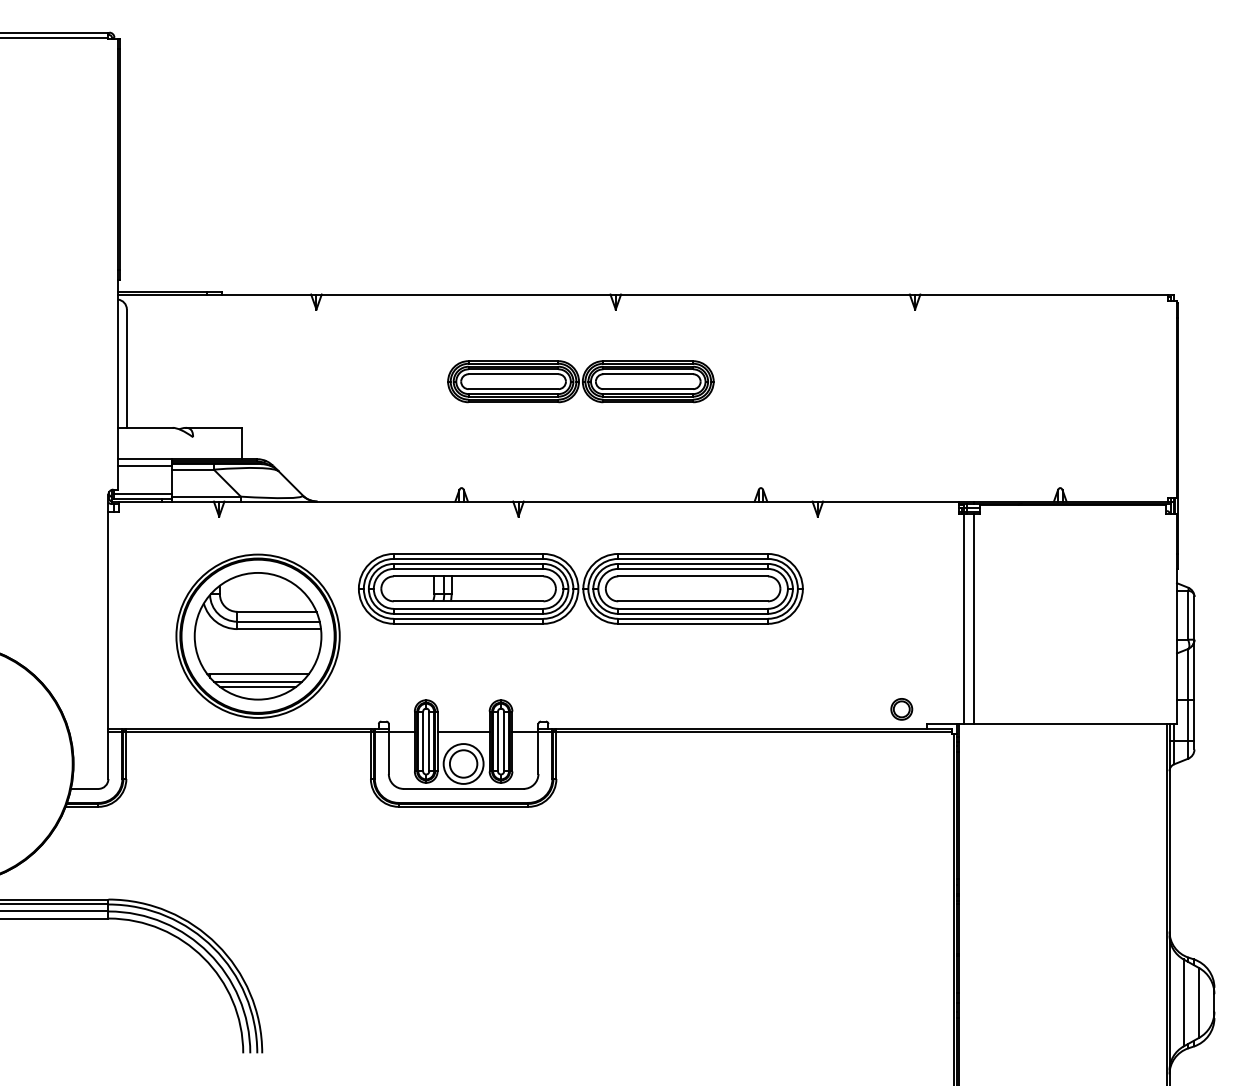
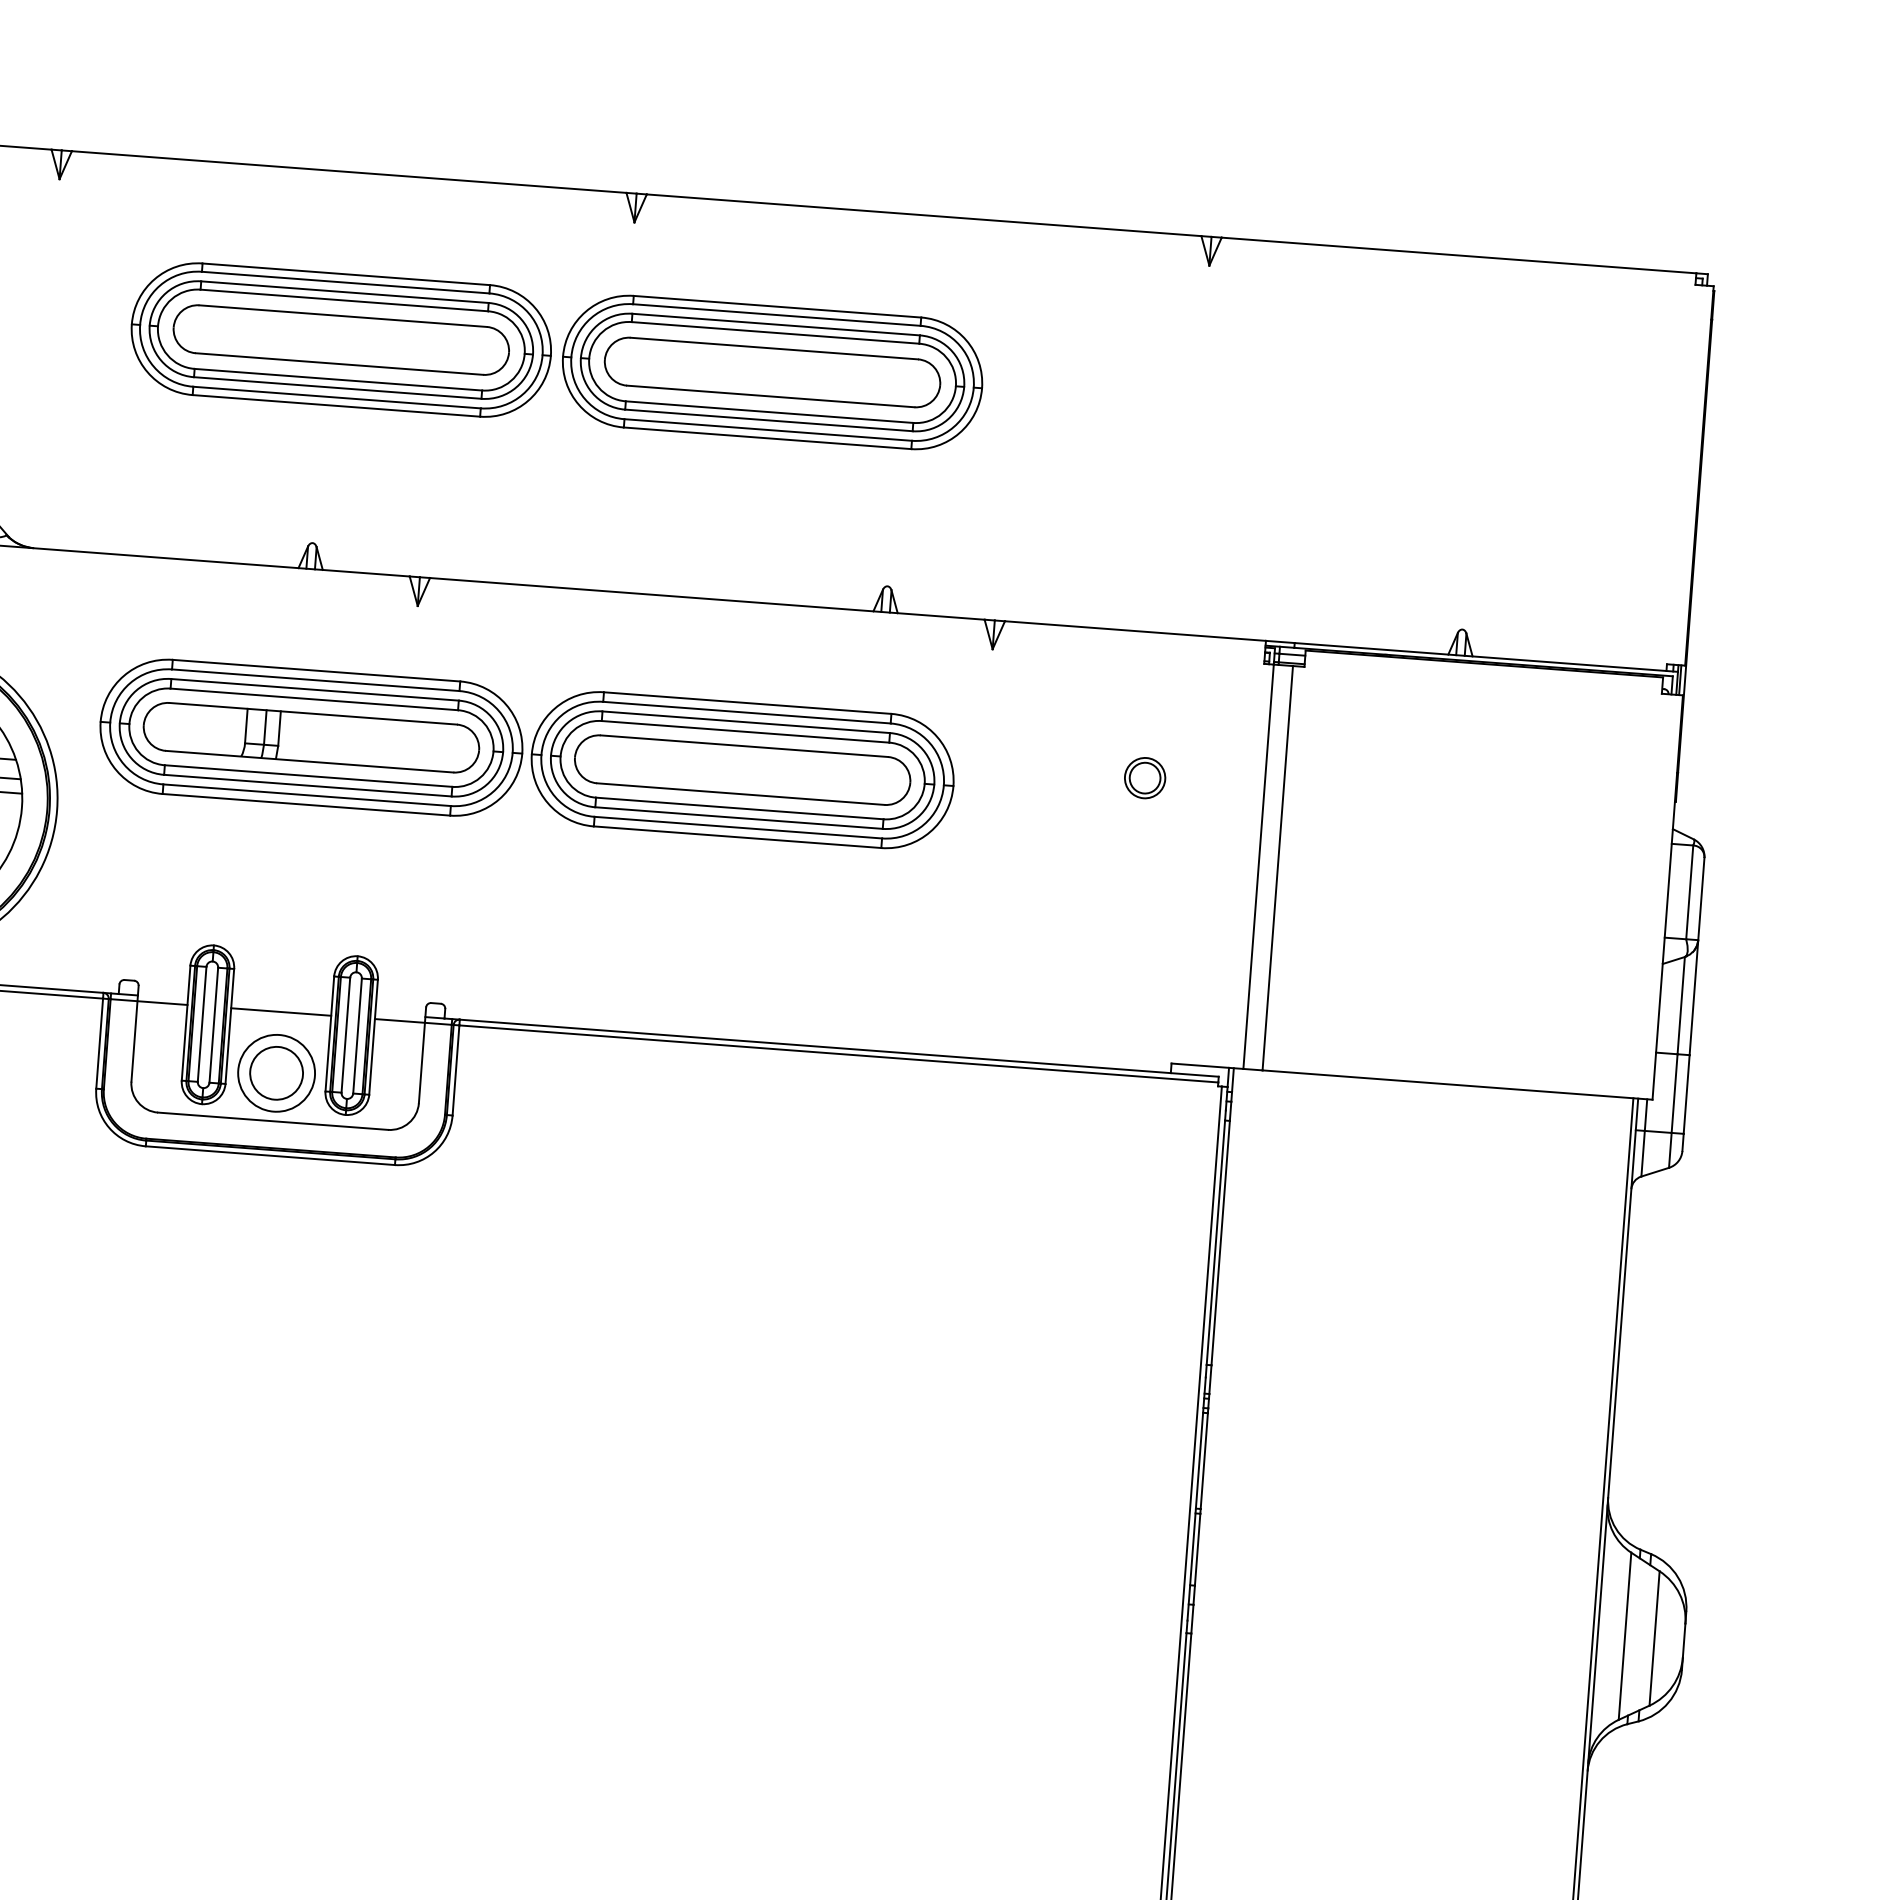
part: (580, 381) -> (556, 355), size x1.67
part: (901, 709) -> (1144, 778), moved

